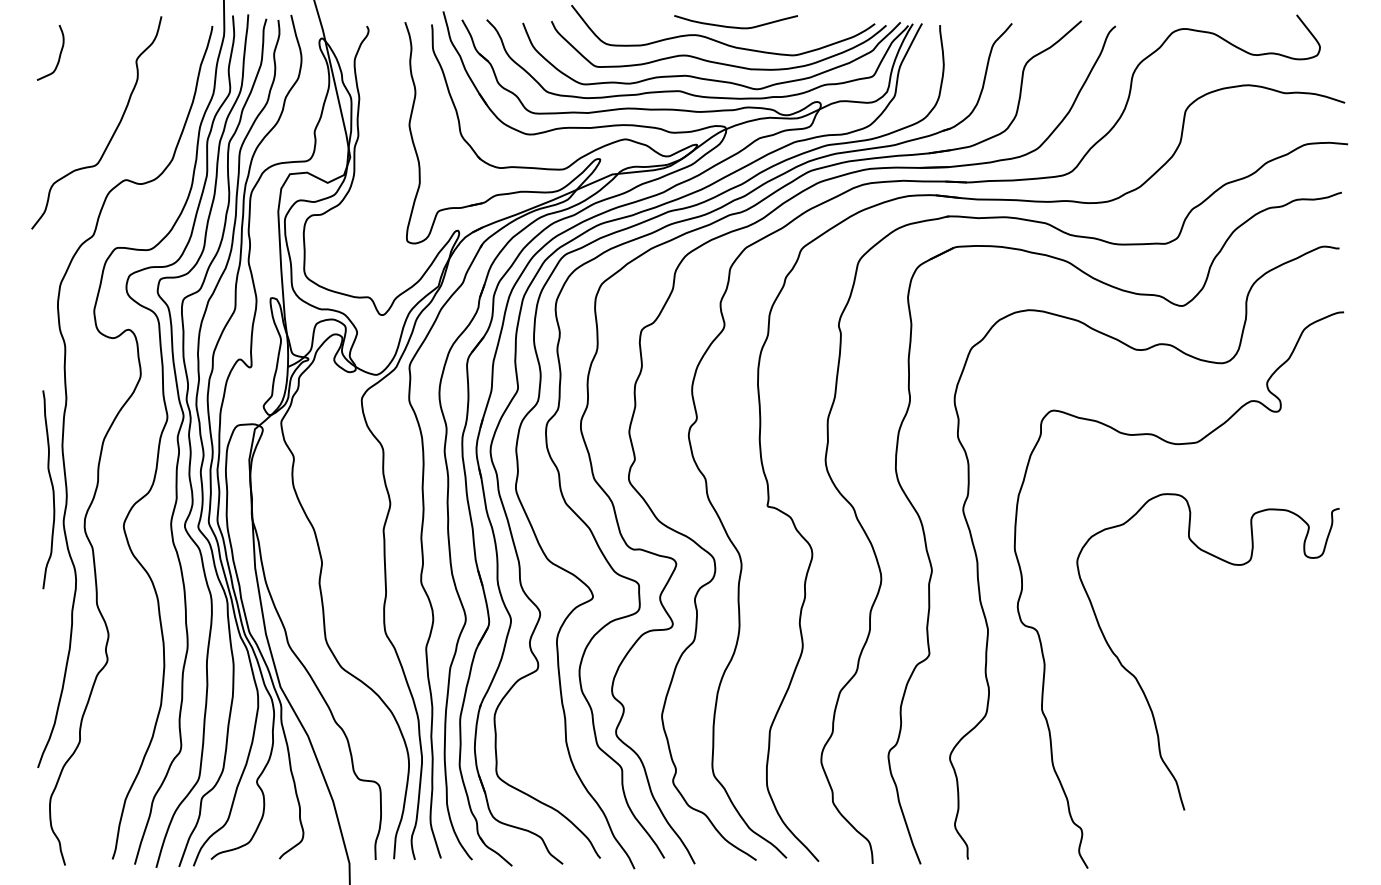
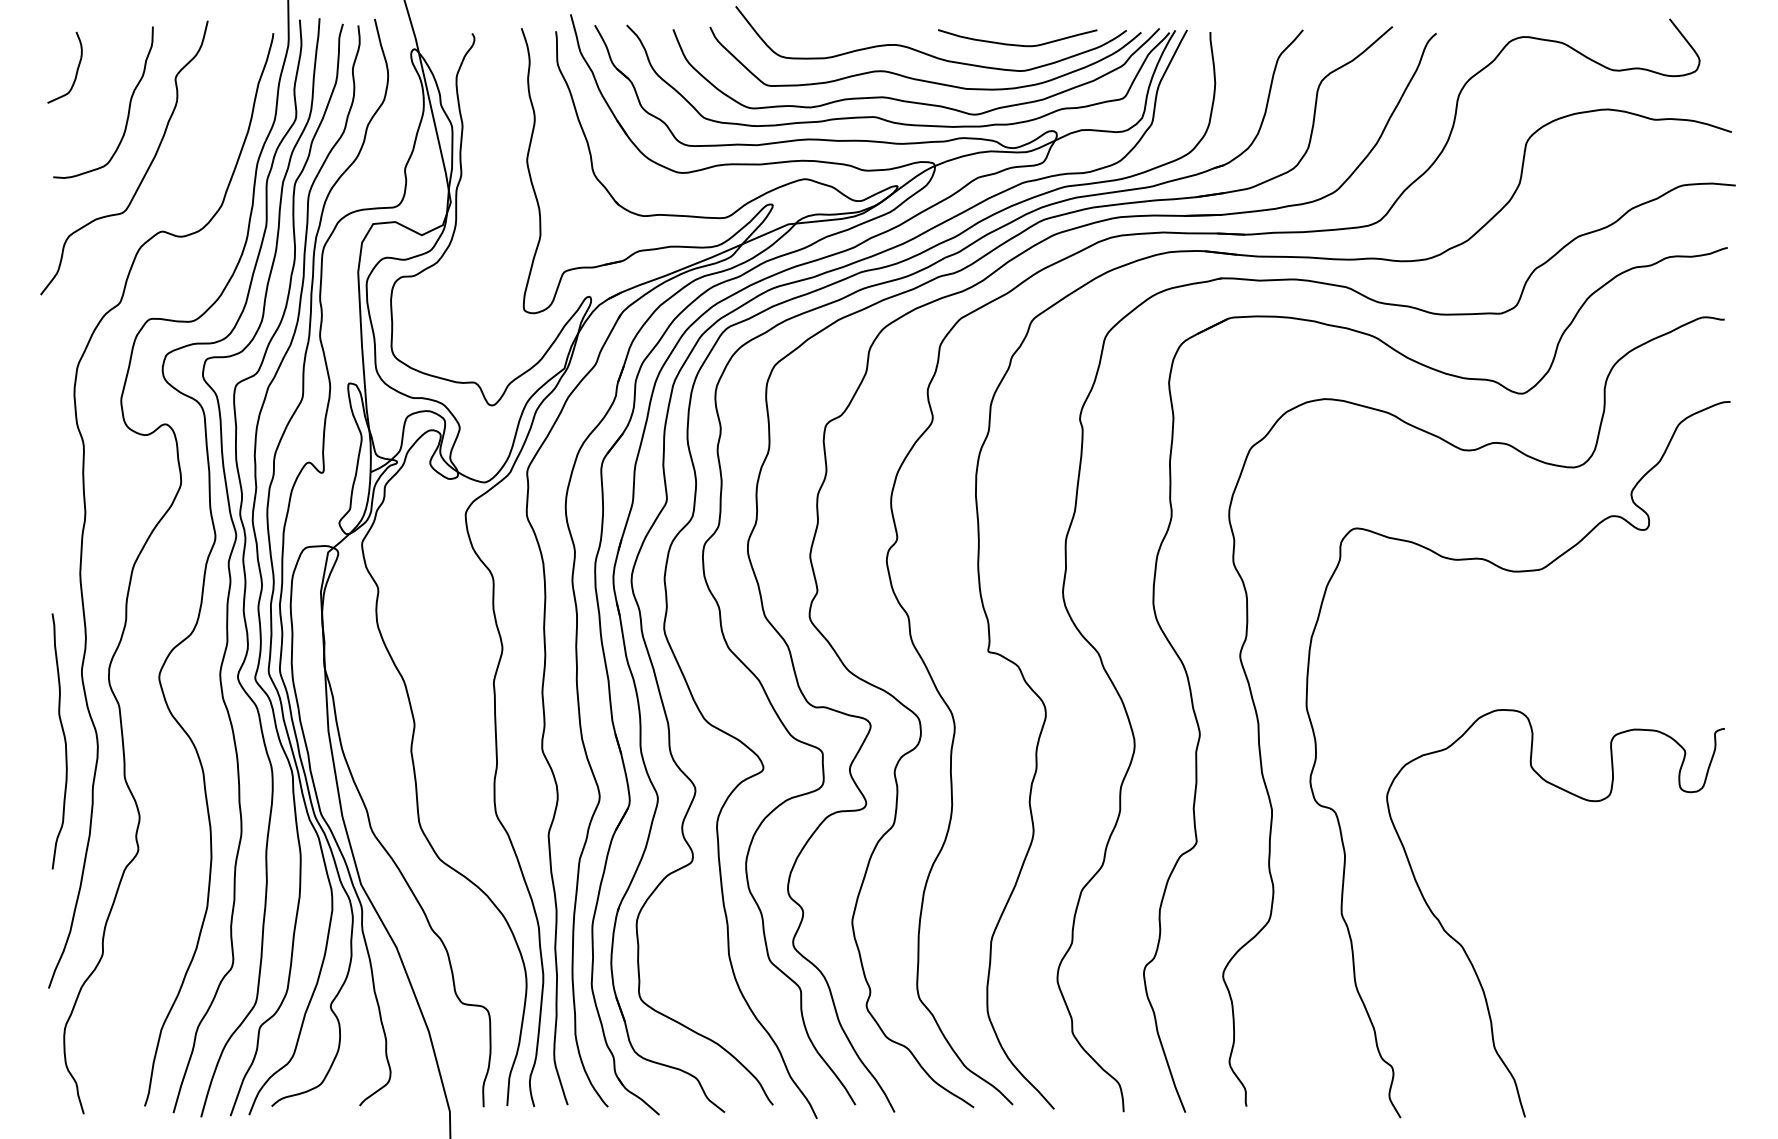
curve: (735, 27) -> (1017, 44), moved
curve: (99, 82) -> (128, 106), added
curve: (52, 489) -> (64, 741), moved
curve: (1141, 686) -> (1469, 957), moved

